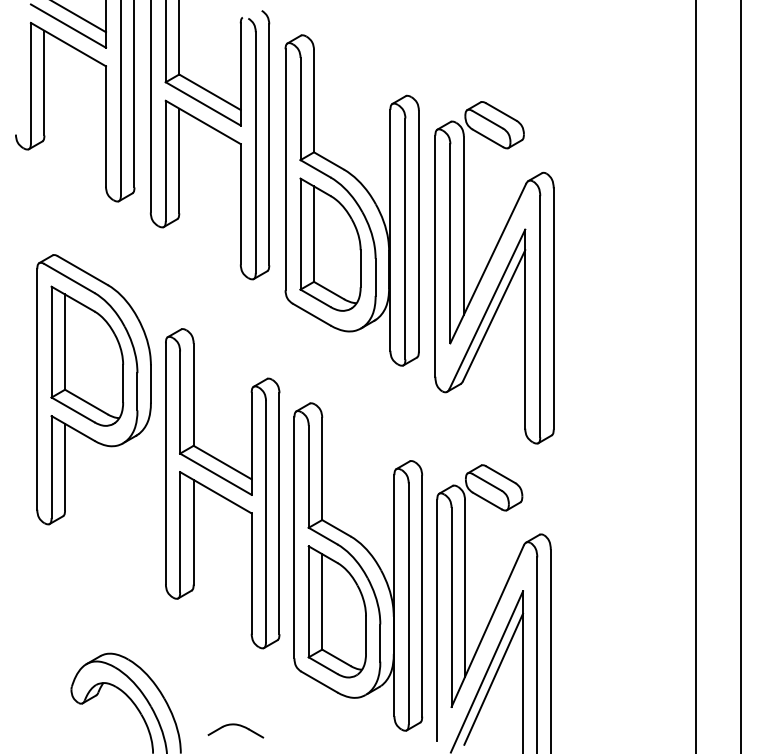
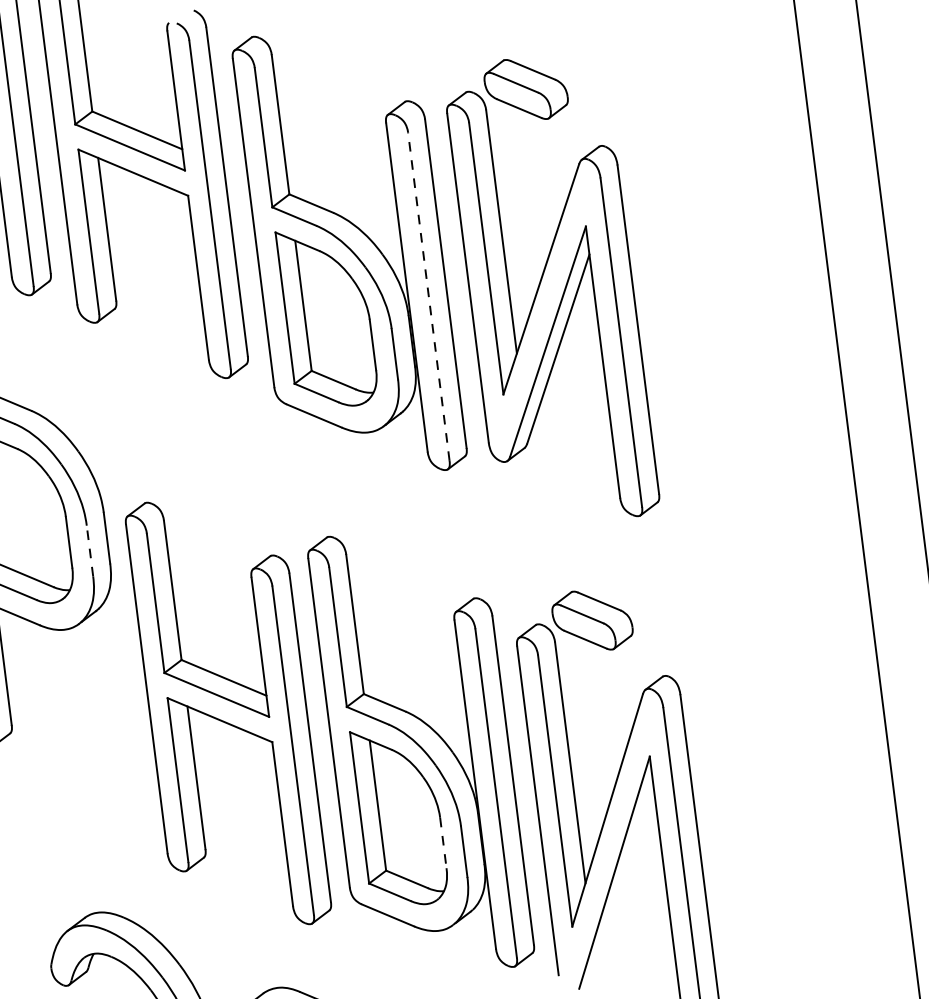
line: (405, 238) -> (428, 296), solid -> dashed
part: (494, 272) -> (551, 290), moved
line: (137, 391) -> (89, 550), solid -> dashed
part: (222, 488) -> (228, 713), moved
line: (366, 634) -> (443, 842), solid -> dashed
line: (493, 678) -> (624, 880), removed

